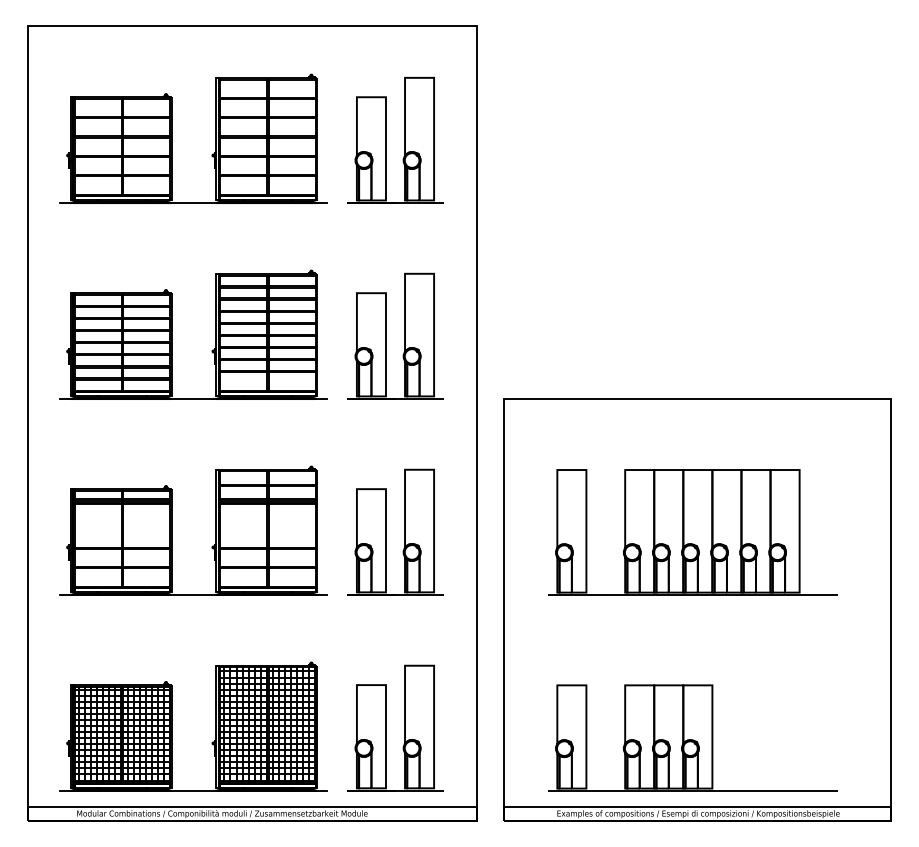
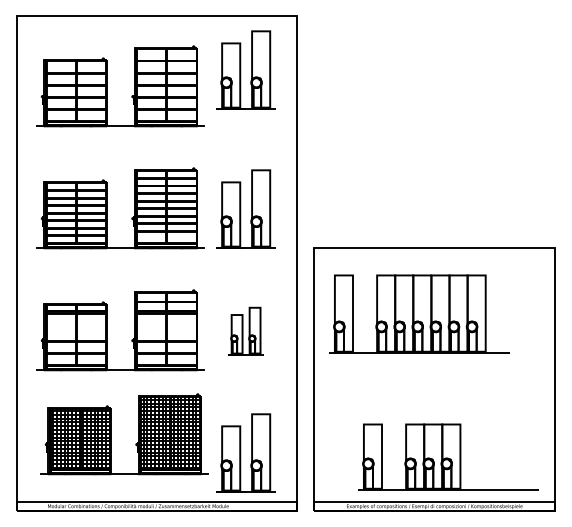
part: (394, 139) -> (245, 69), moved
part: (394, 531) -> (245, 330), size x0.6
part: (693, 531) -> (419, 313), moved
part: (172, 727) -> (111, 434), moved
part: (693, 736) -> (448, 456), moved

